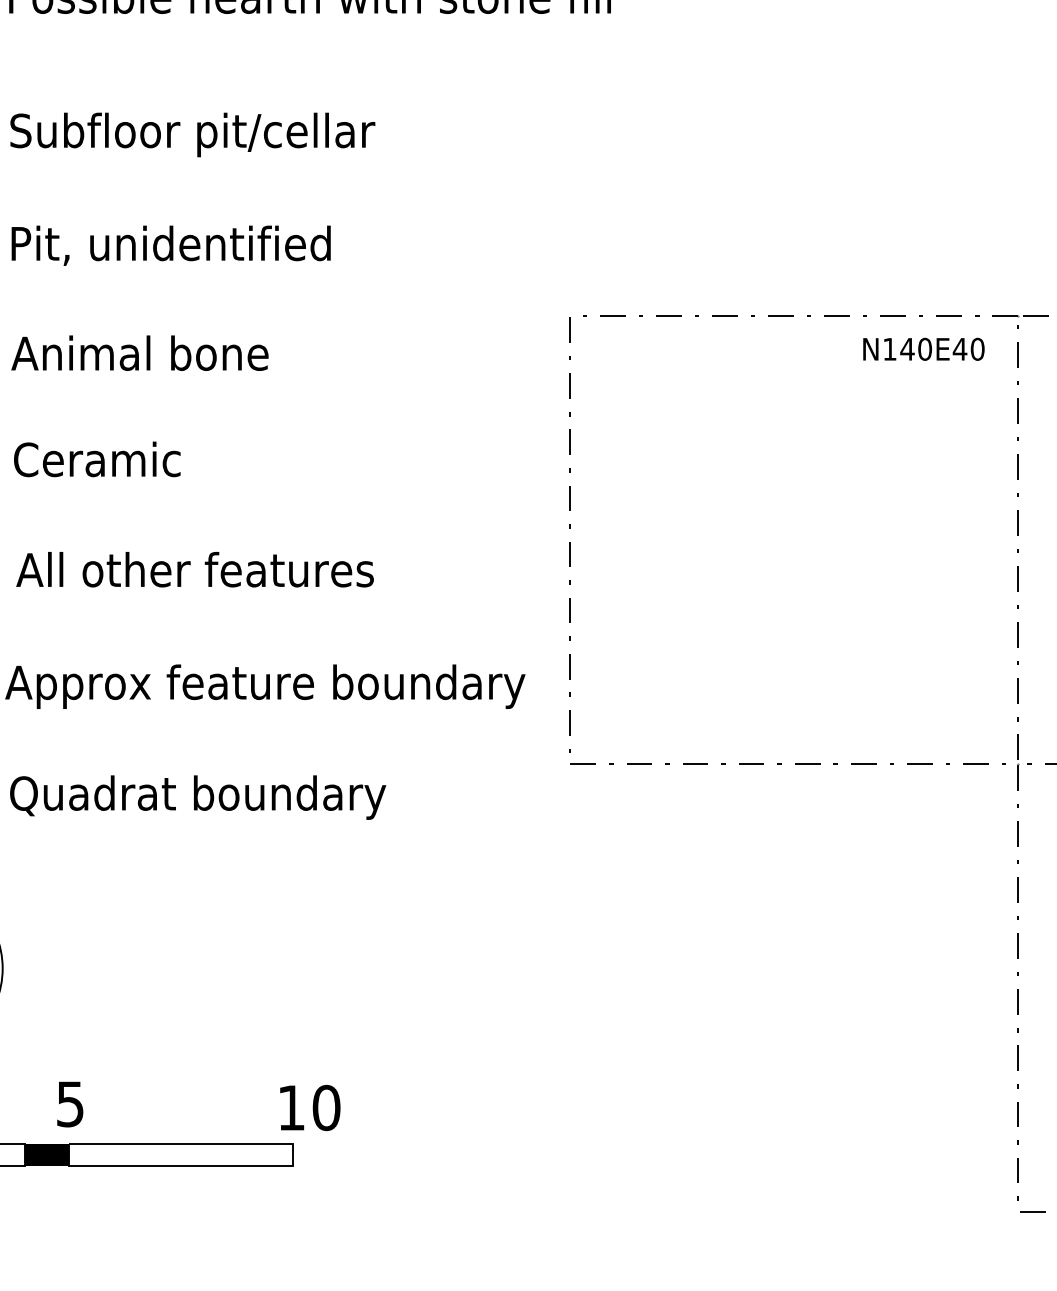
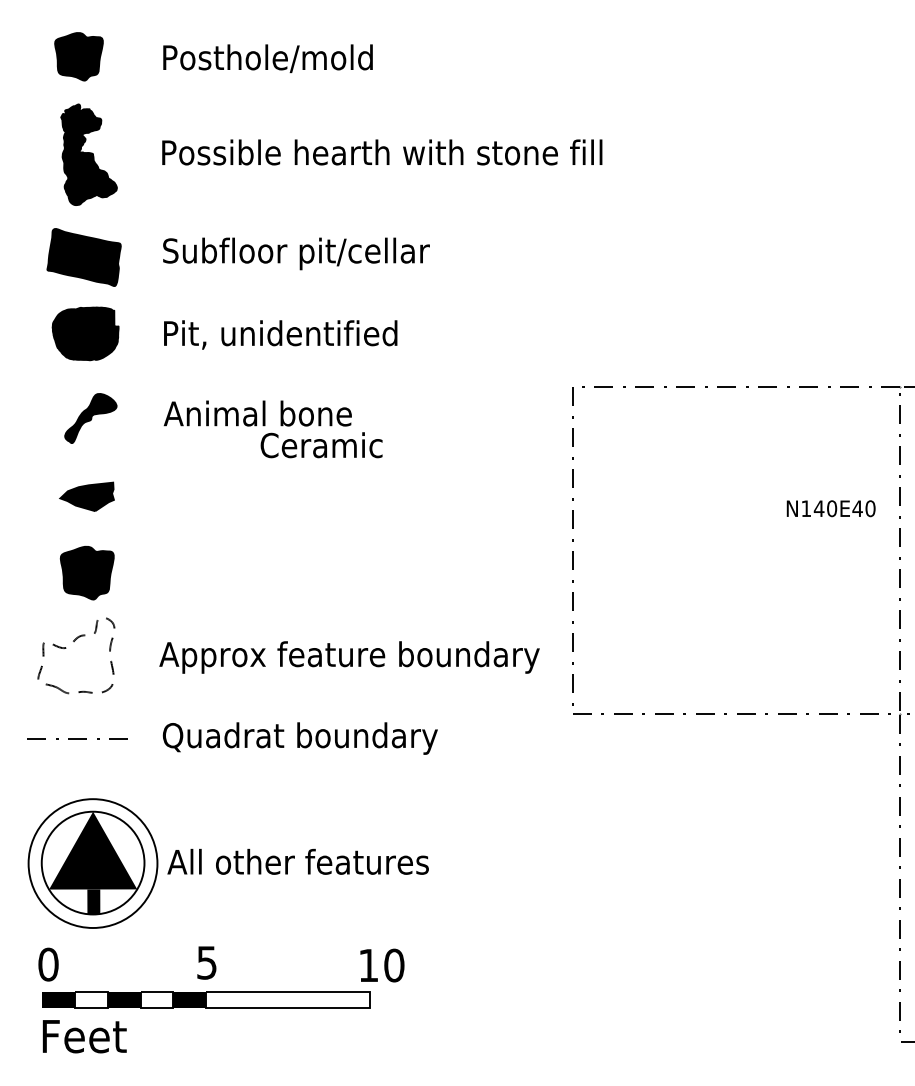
text: (922, 349) -> (830, 508), moved
text: (97, 459) -> (321, 445), moved
text: (194, 569) -> (297, 861), moved

